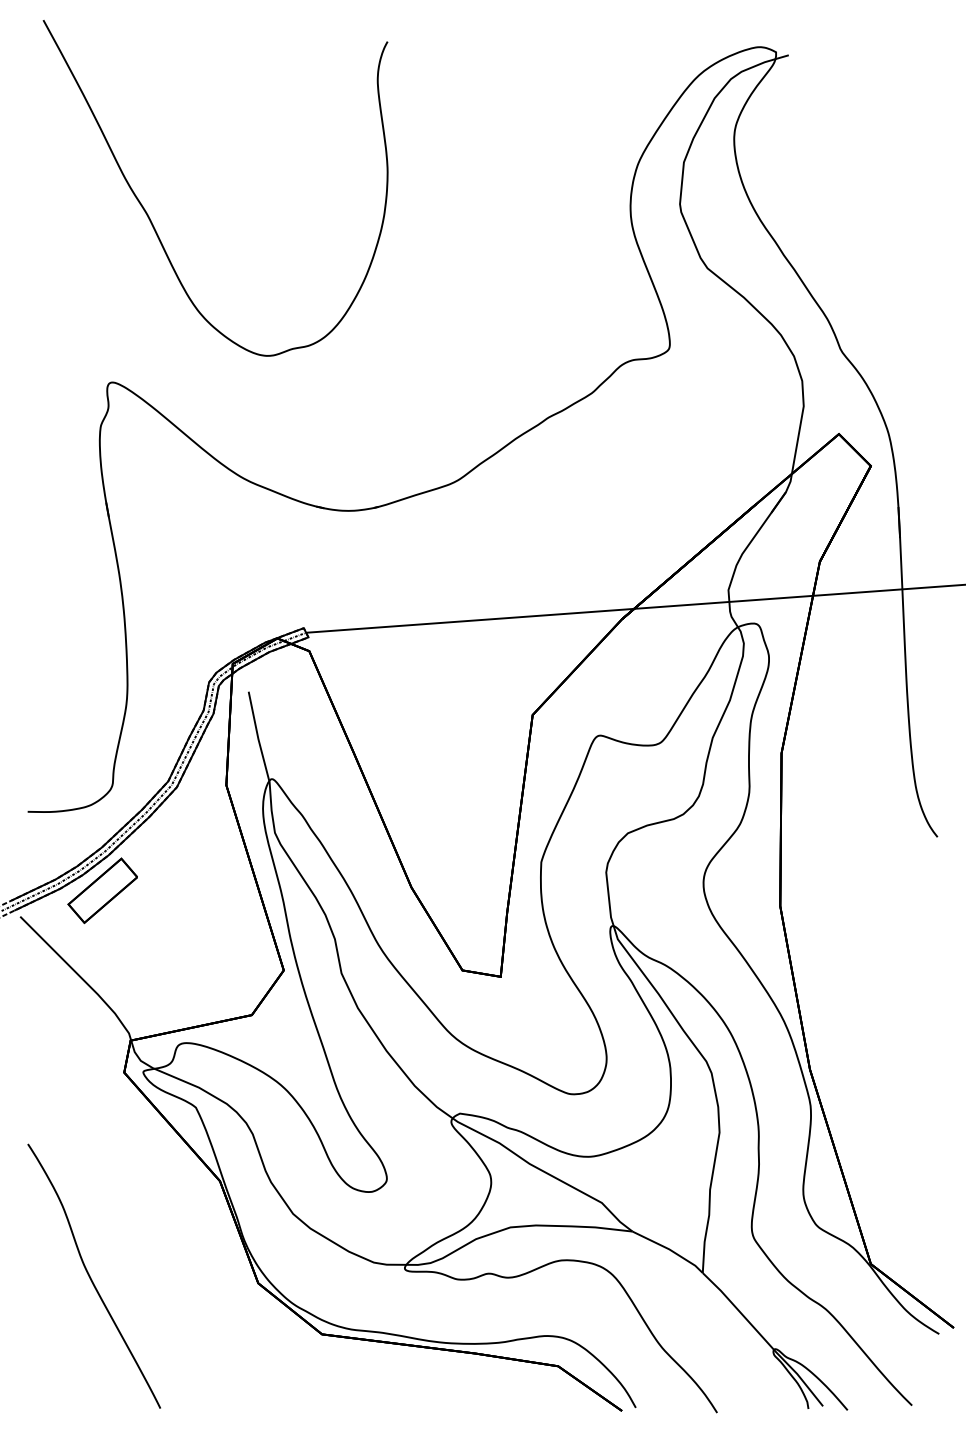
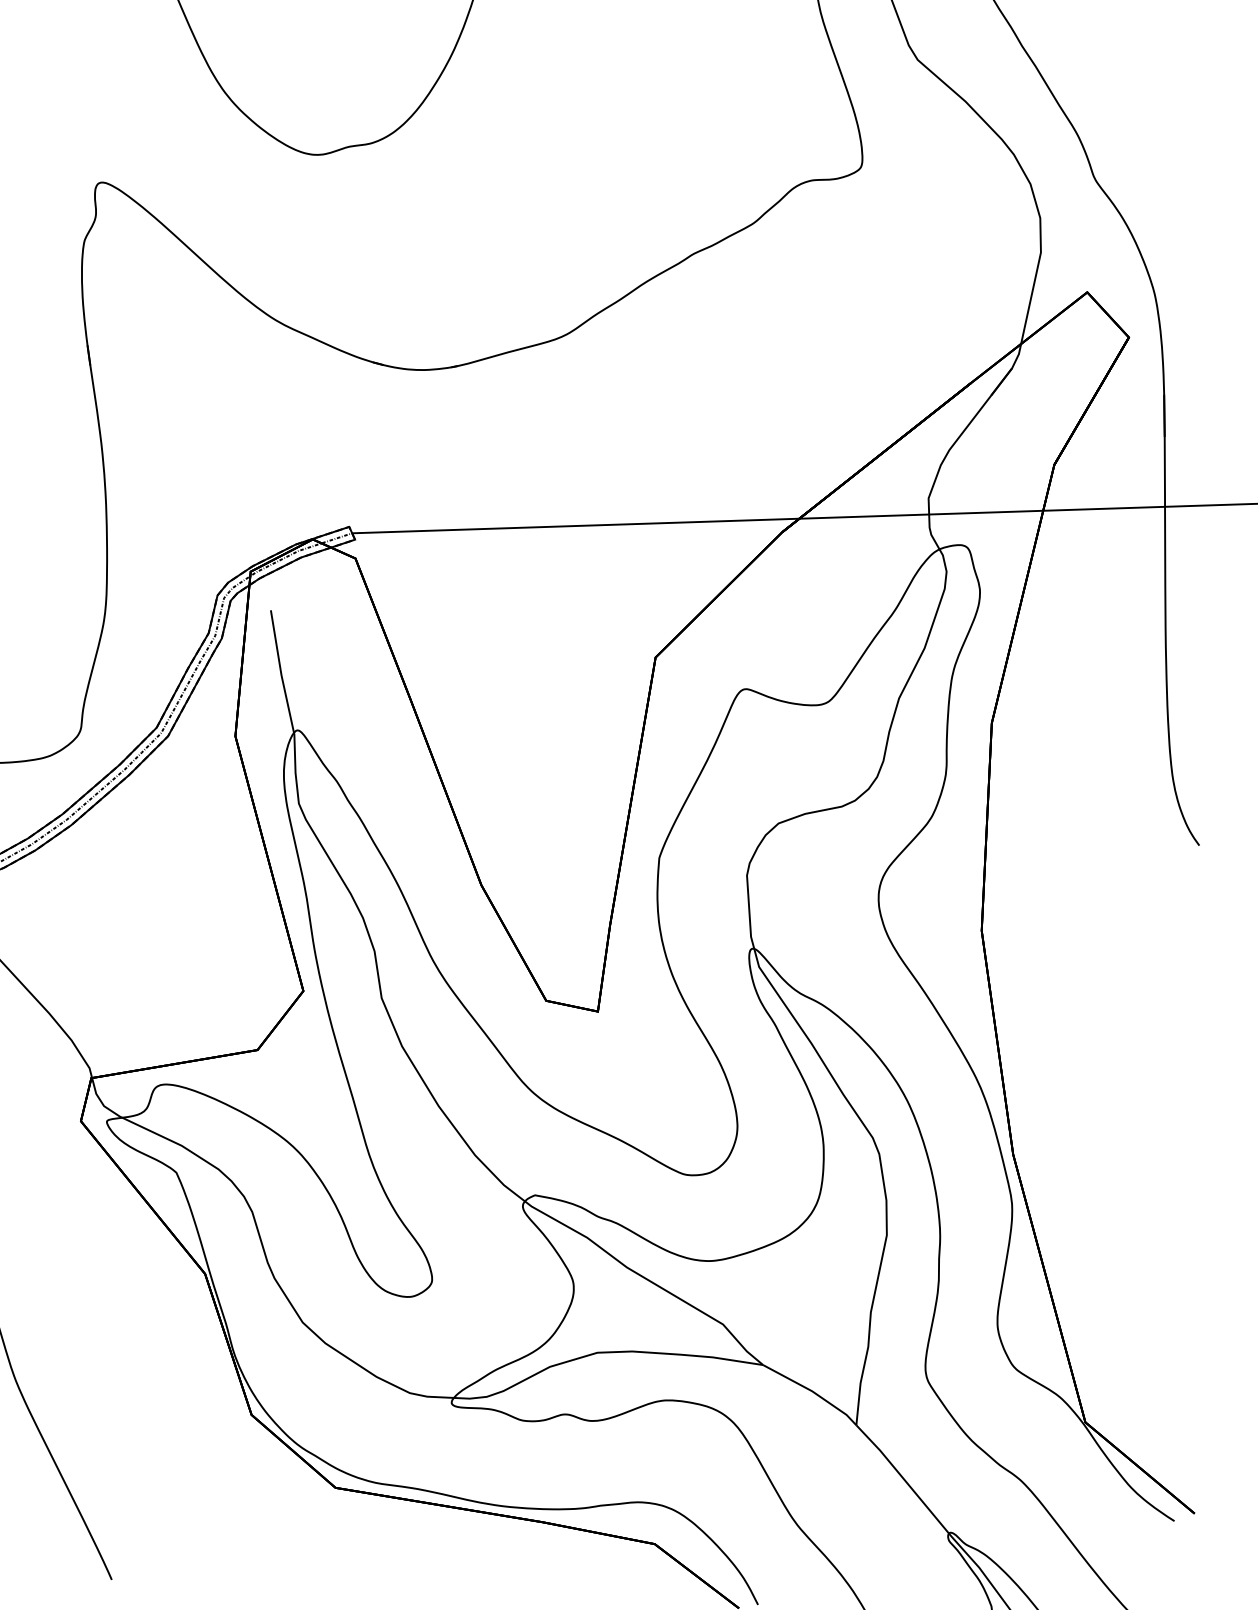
part: (102, 890) -> (61, 872), removed

